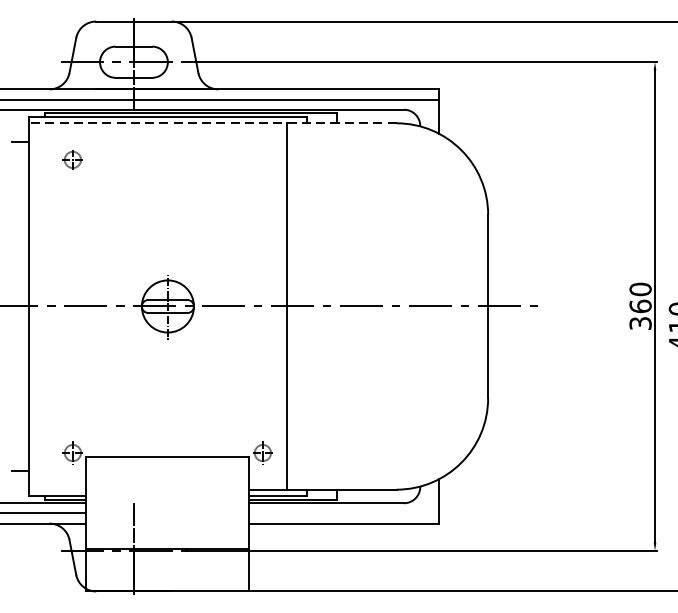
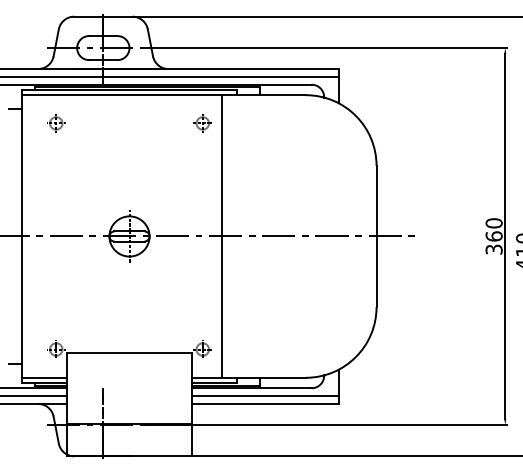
line: (213, 123) -> (164, 95), dashed -> solid
part: (262, 160) -> (202, 123), added
line: (57, 489) -> (44, 377), added
line: (344, 513) -> (265, 396), added

